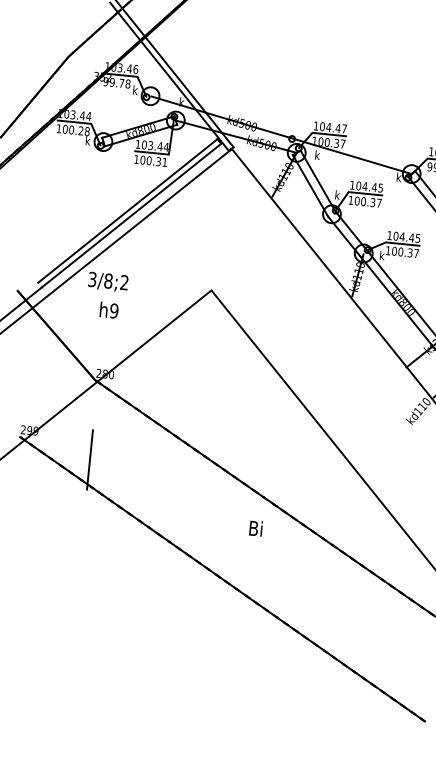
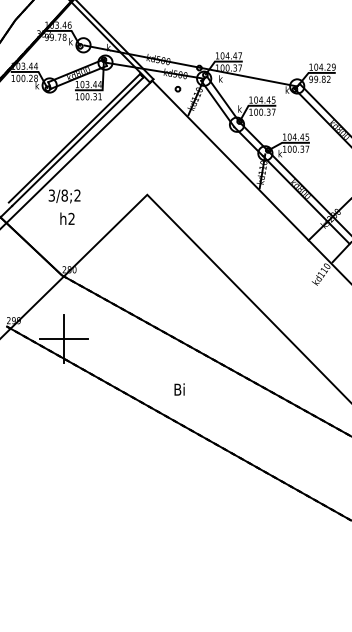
part: (262, 162) -> (177, 89), added
text: (113, 311) -> (71, 219), h9 -> h2
line: (89, 460) -> (63, 339), added
text: (255, 528) -> (179, 389), moved

